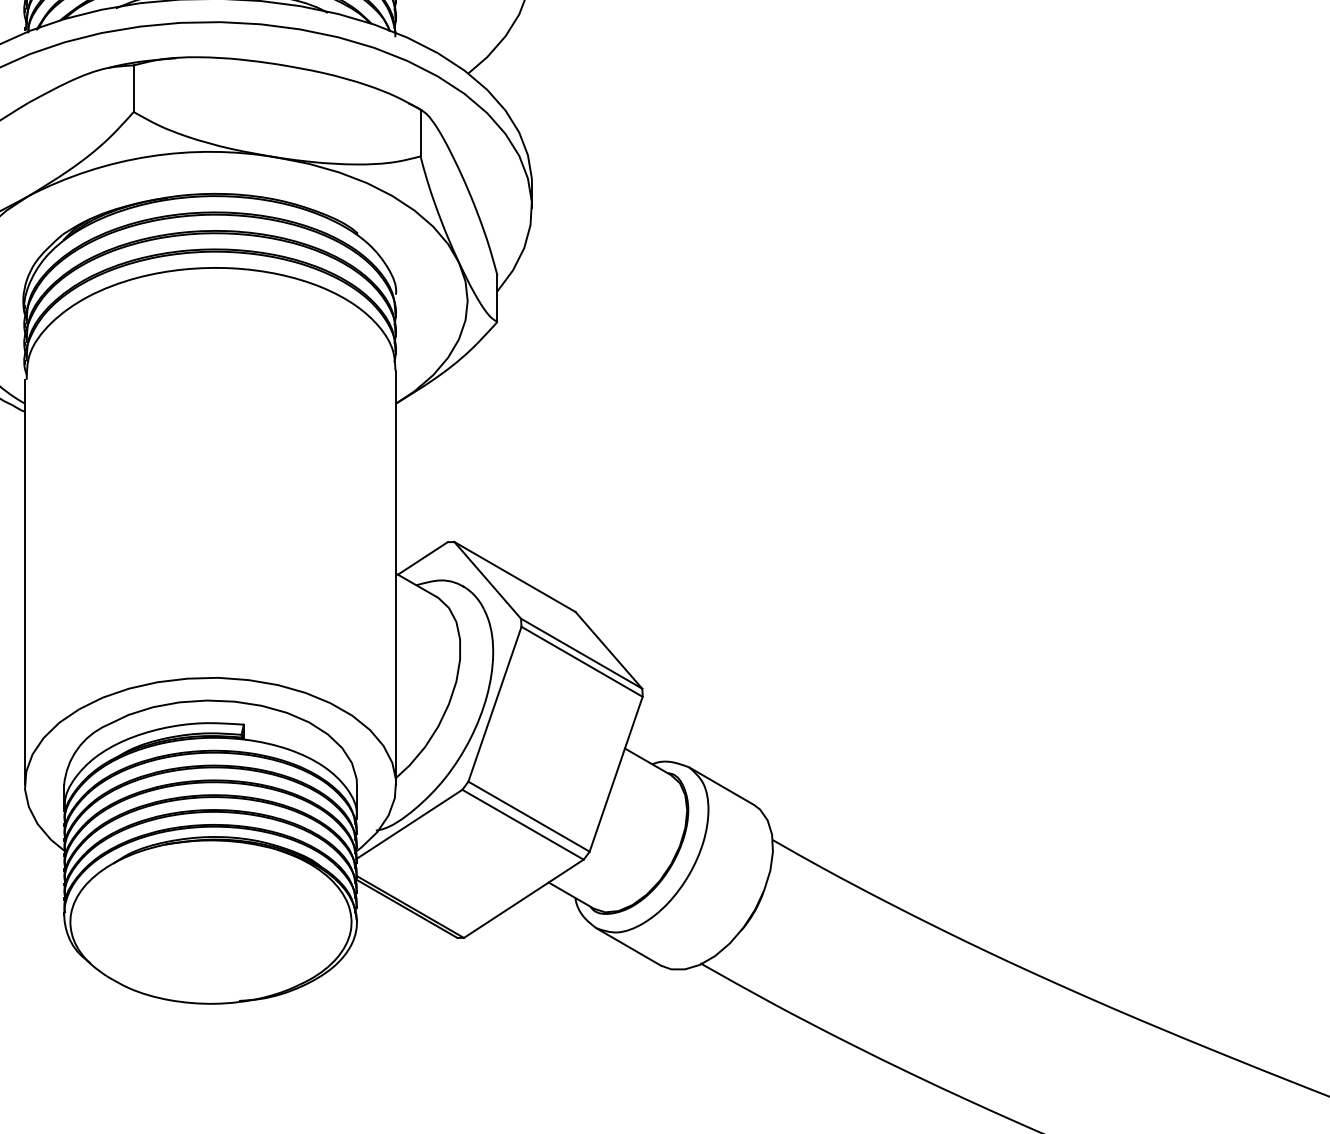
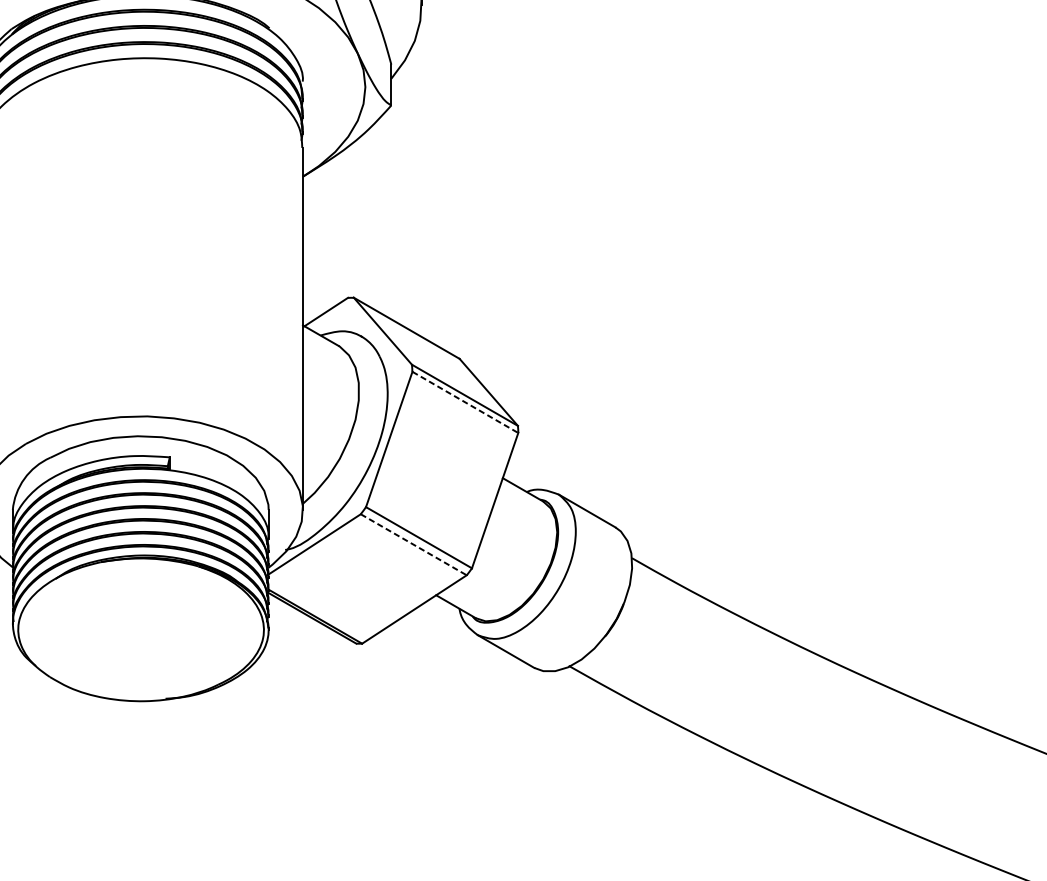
line: (582, 661) -> (465, 402), solid -> dashed
line: (523, 824) -> (414, 544), solid -> dashed

